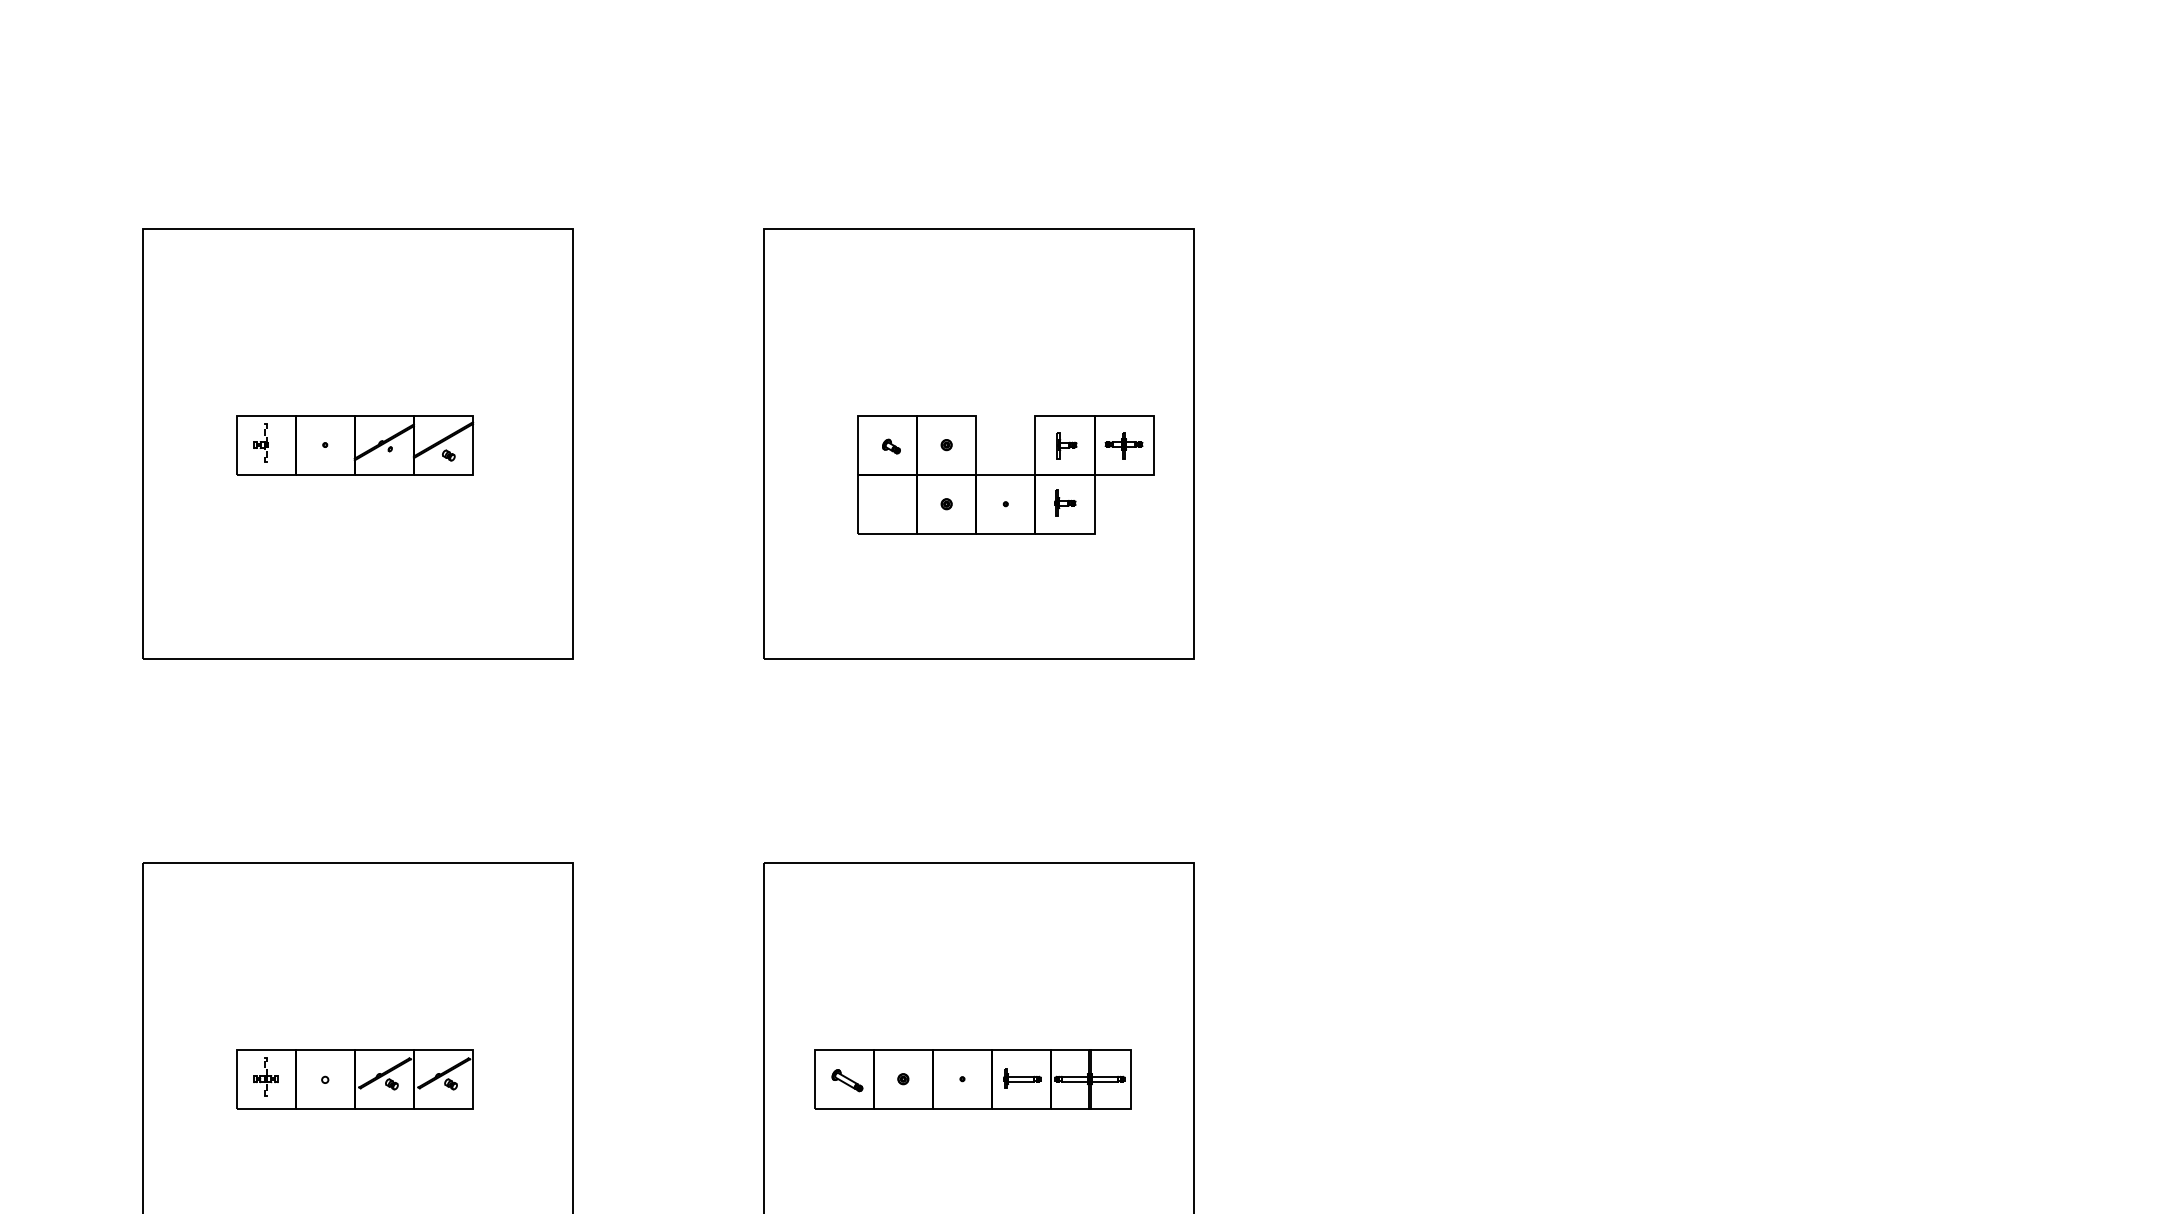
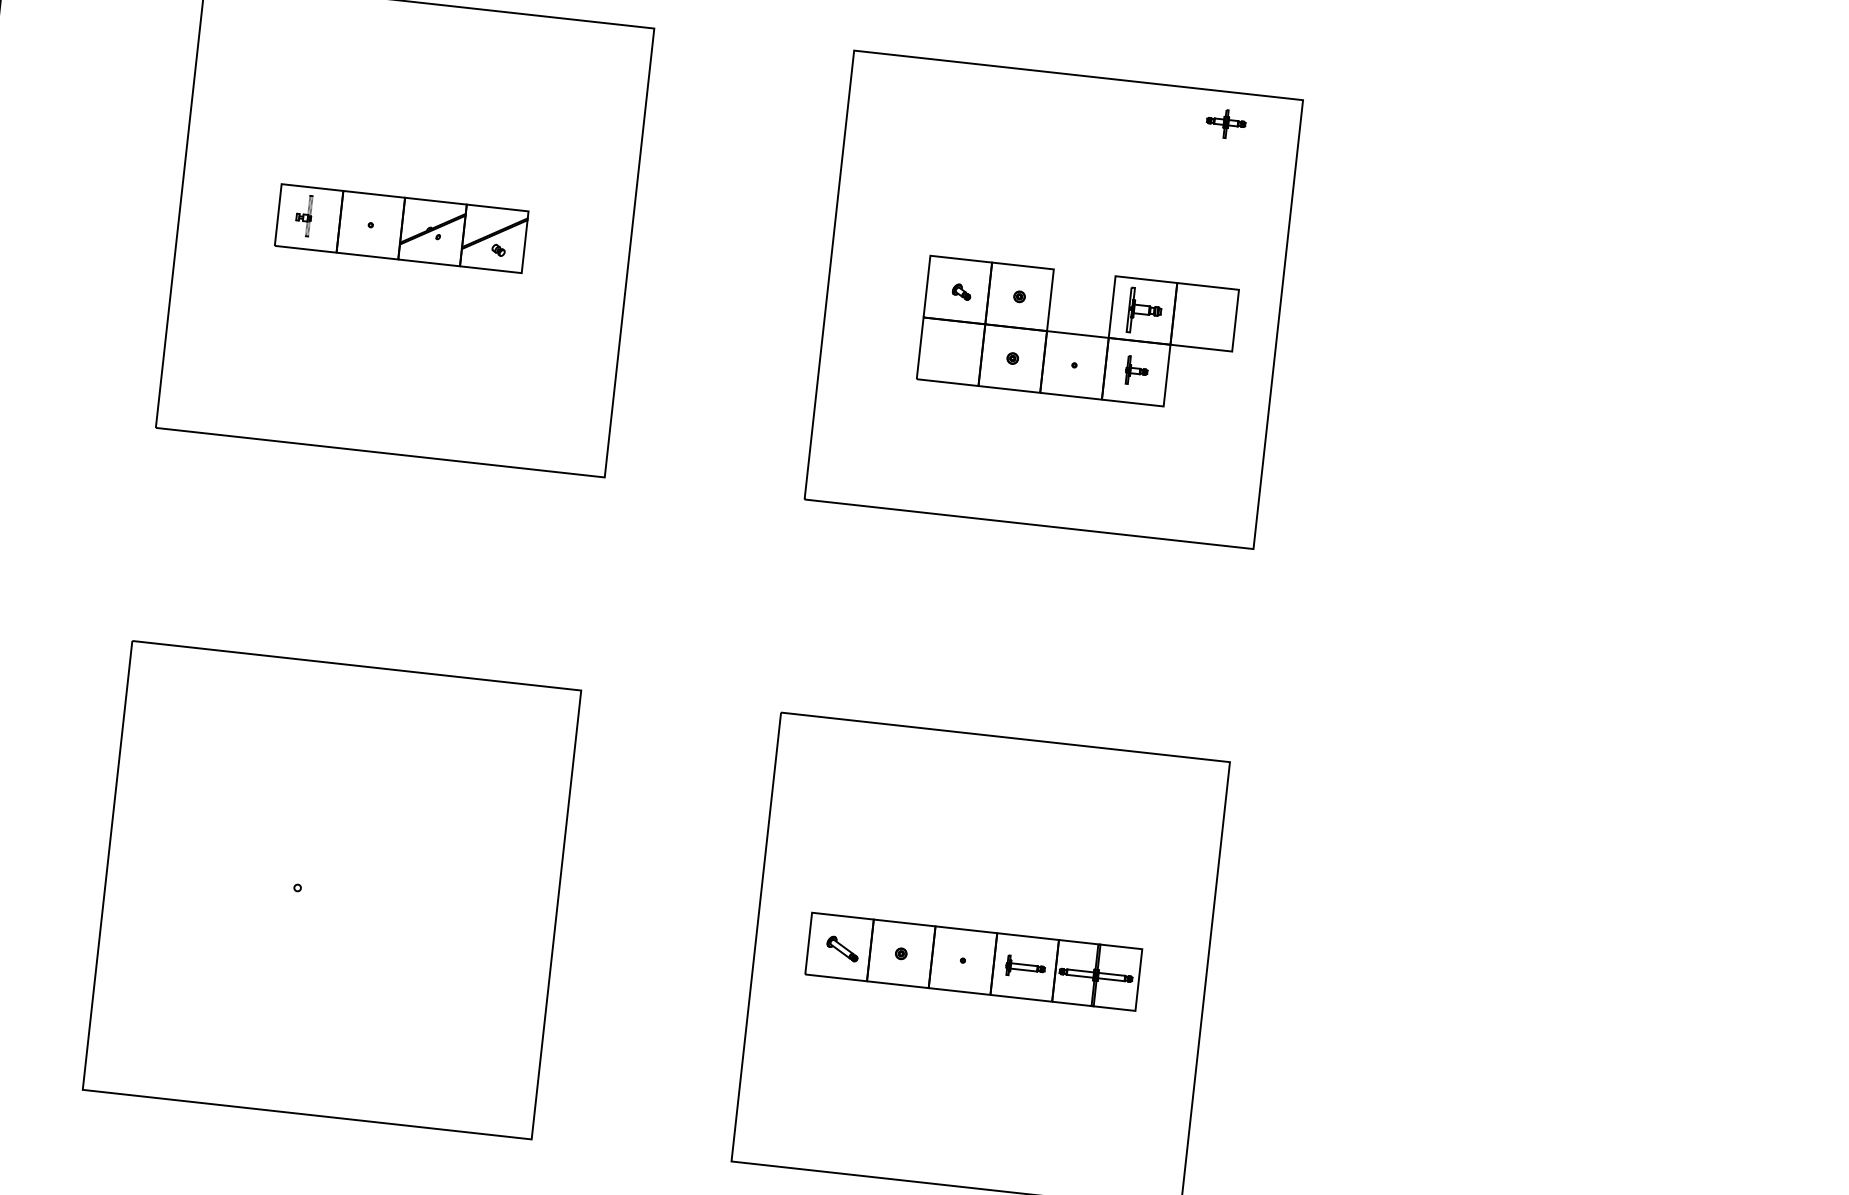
part: (1066, 445) -> (1144, 311), size x1.6
part: (1123, 445) -> (1225, 123), moved
part: (354, 1079) -> (328, 890), removed

